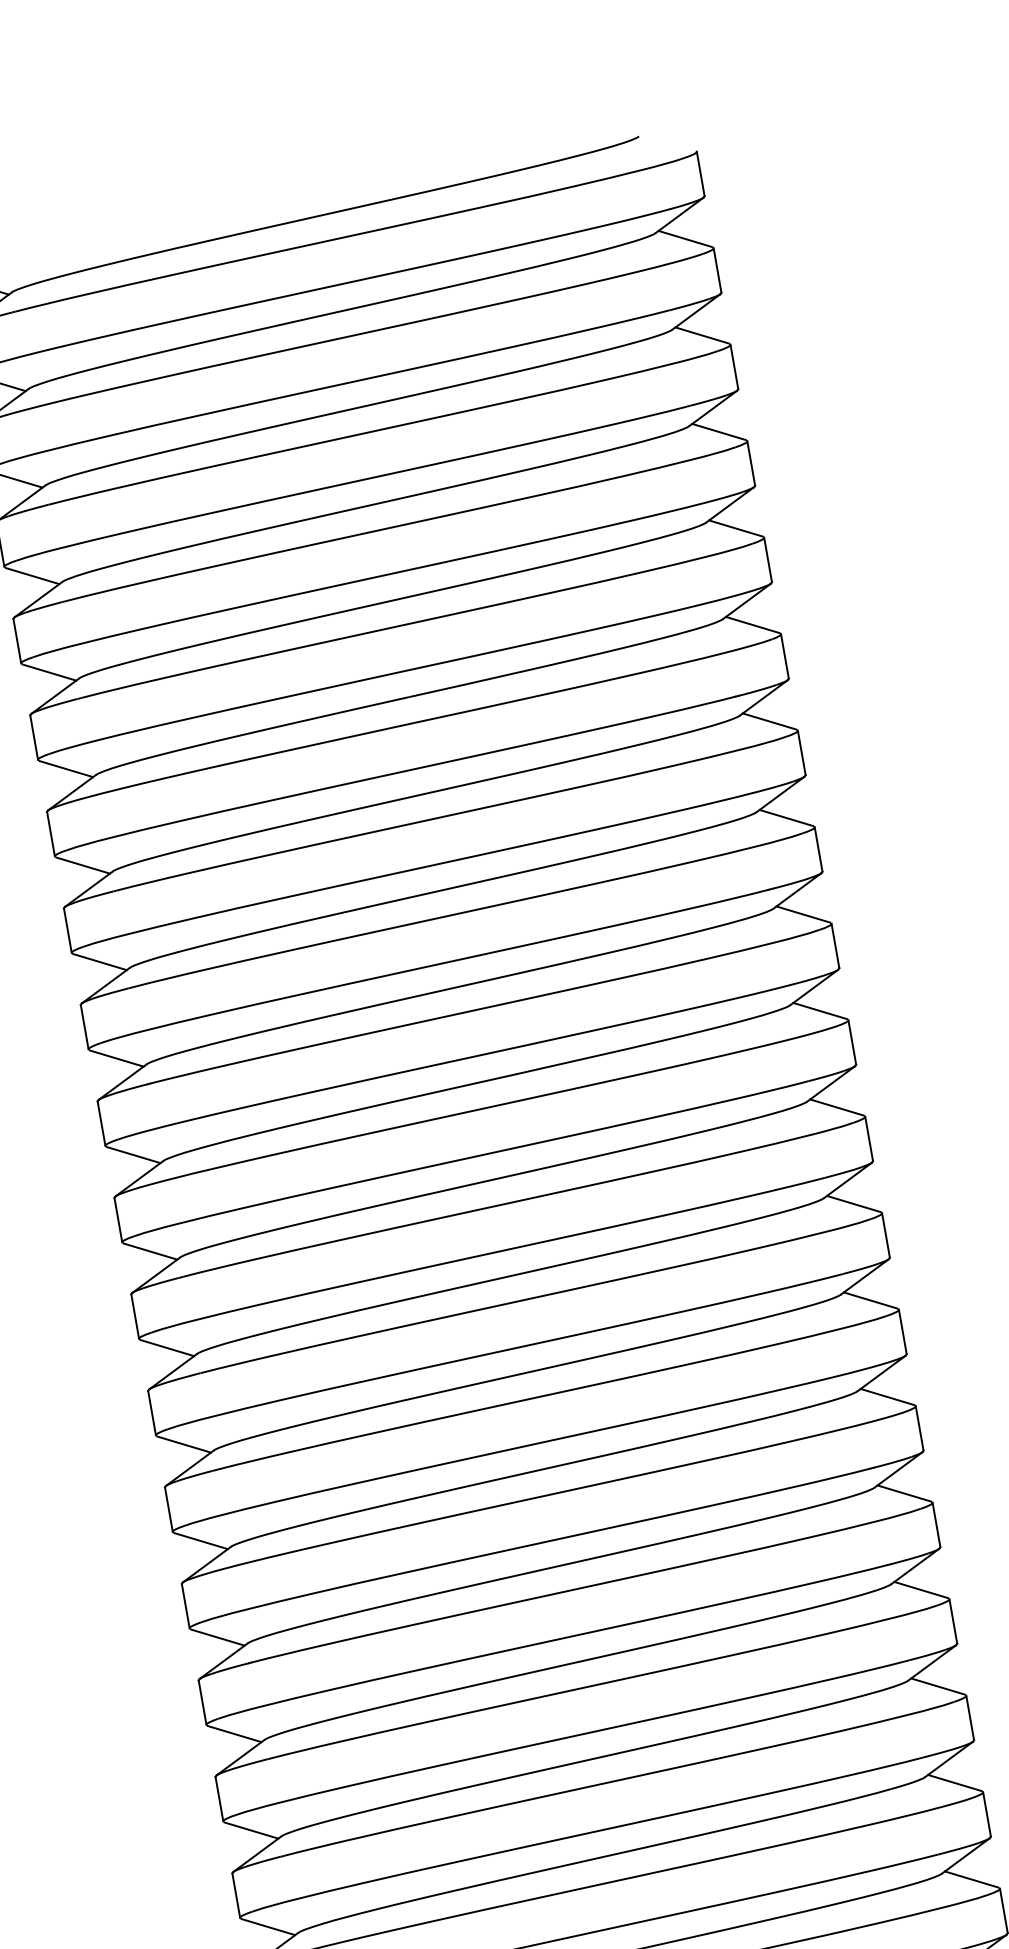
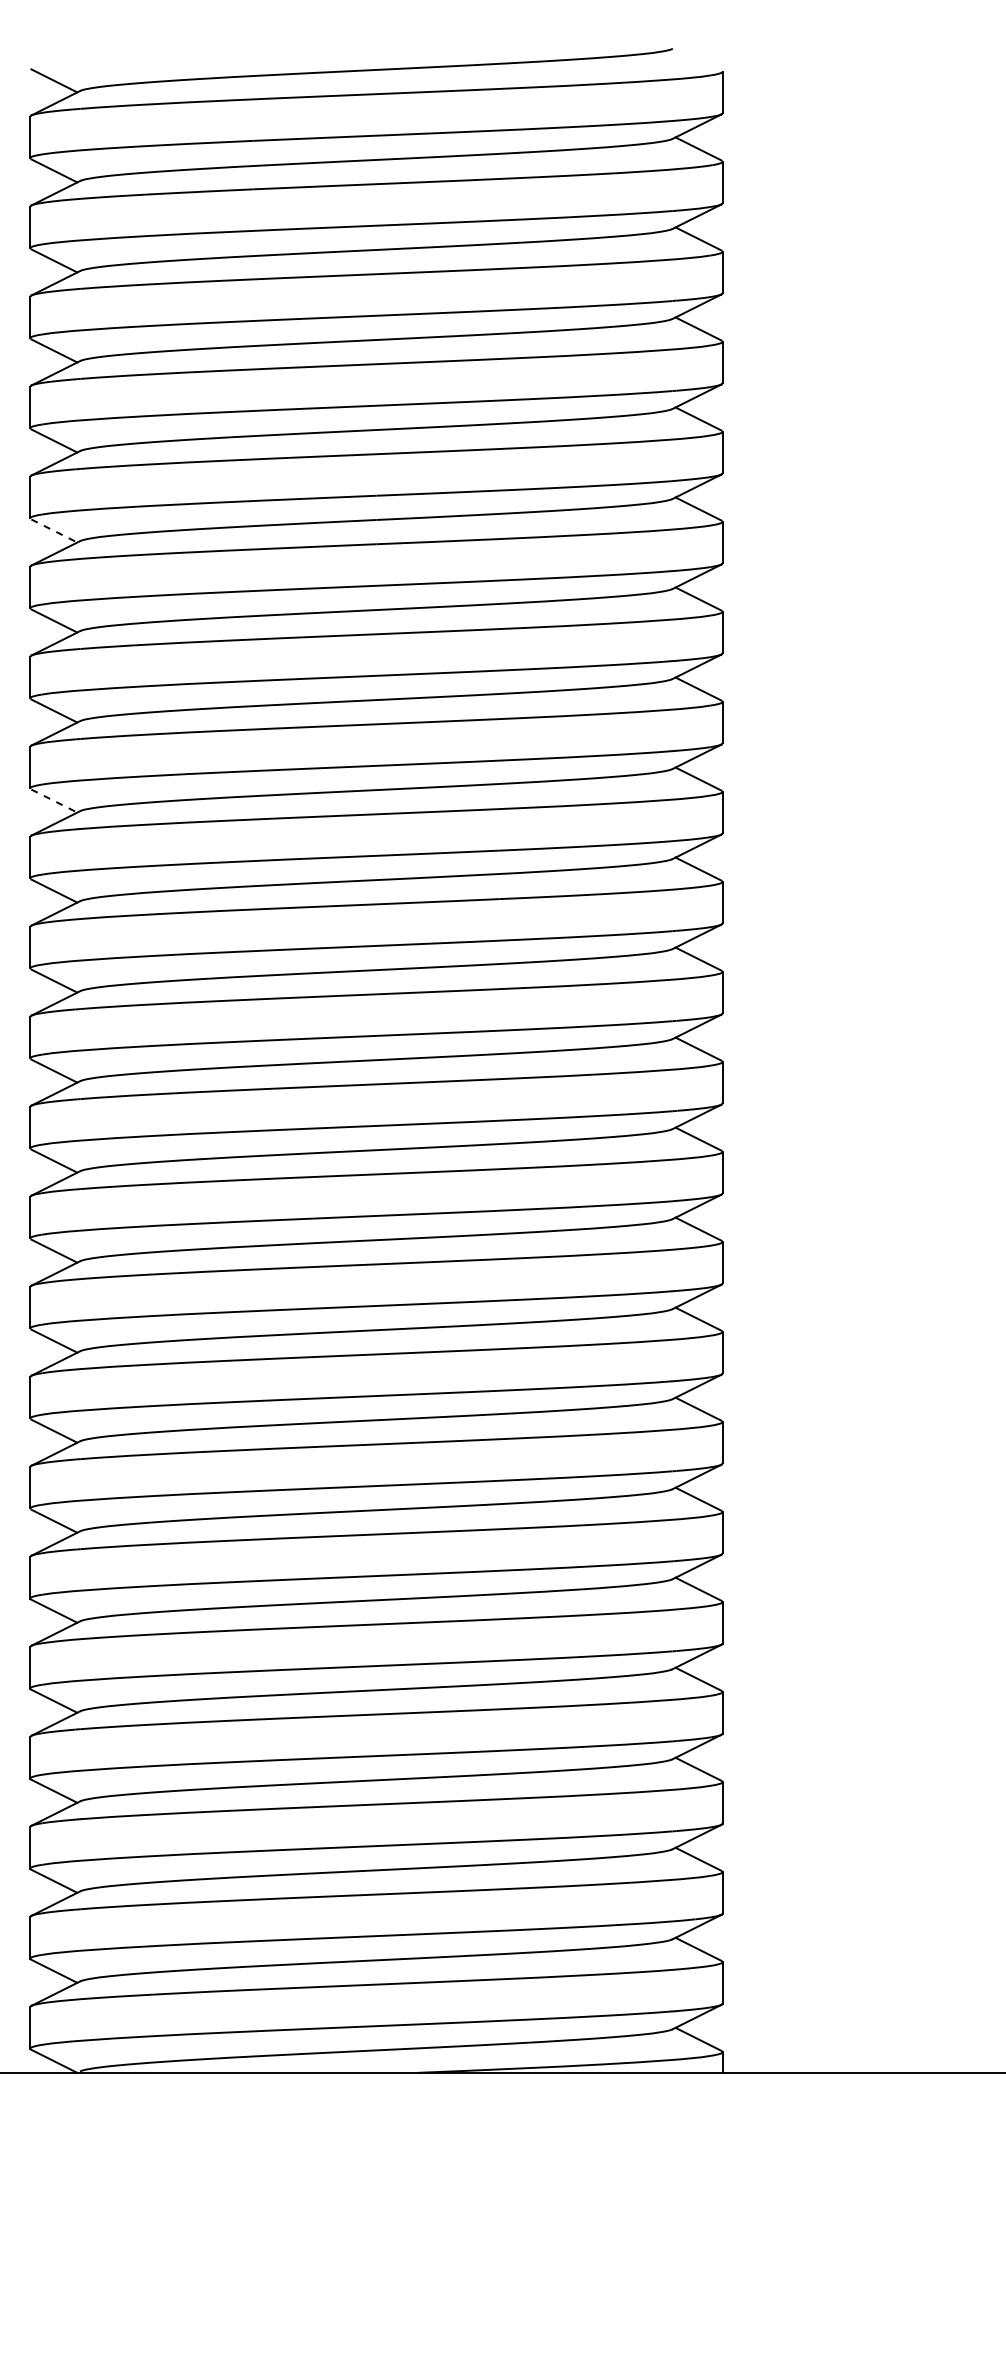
line: (66, 769) -> (54, 531), solid -> dashed
line: (117, 1059) -> (54, 801), solid -> dashed

